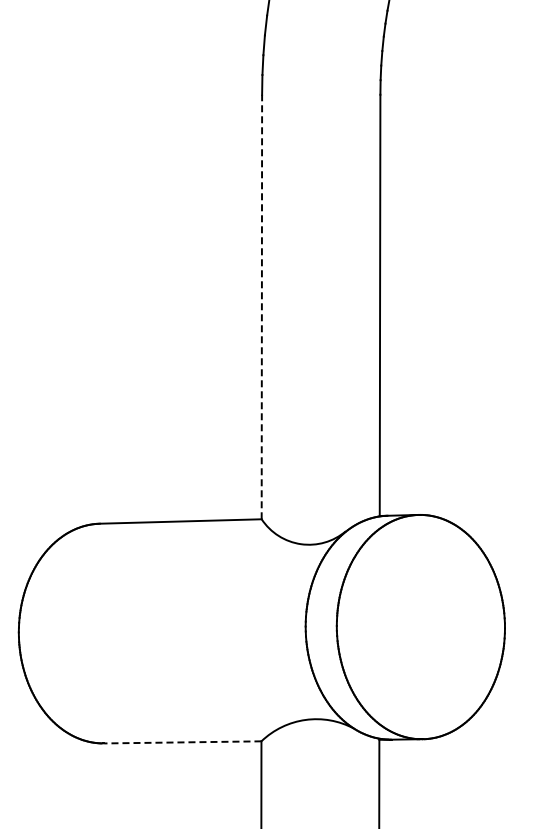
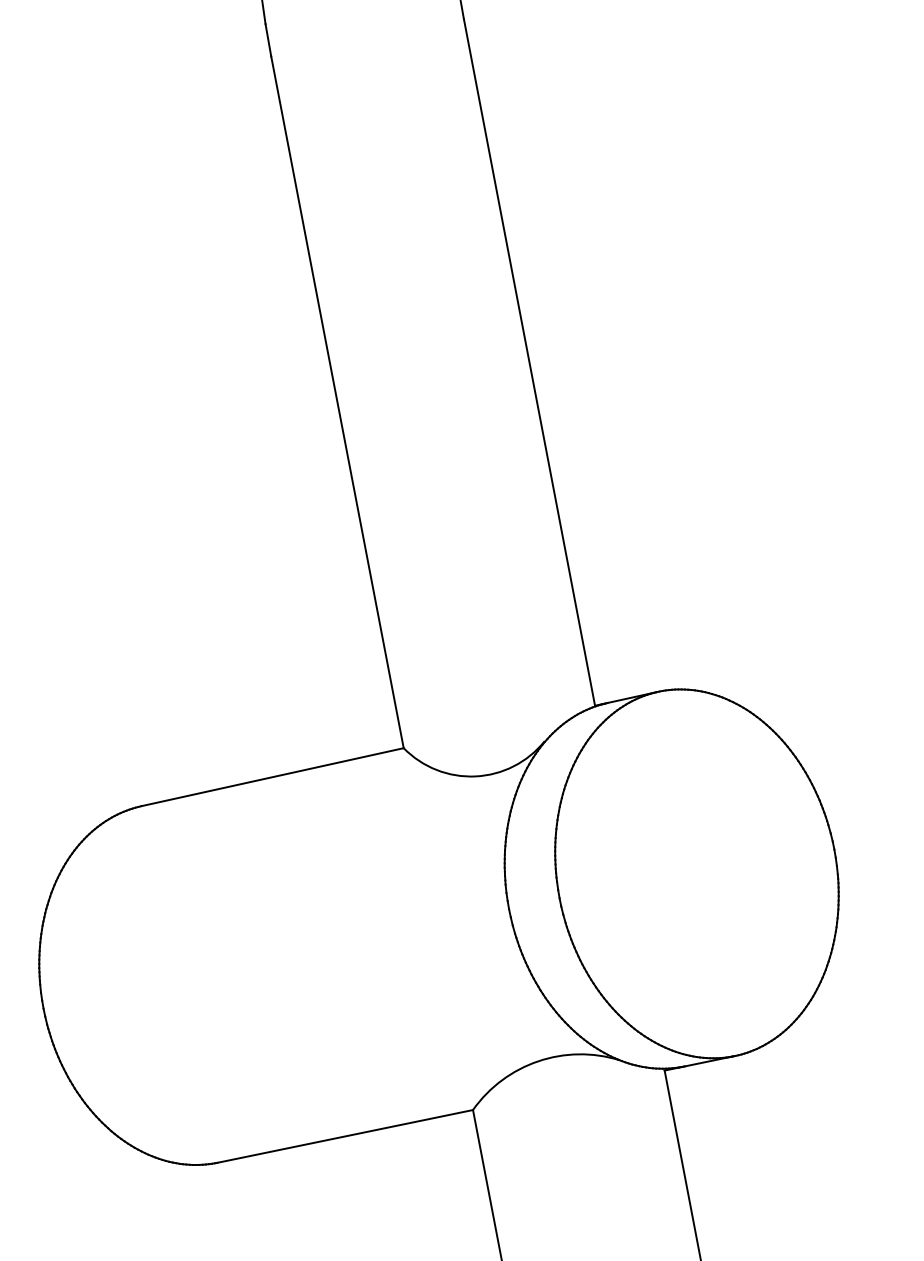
line: (261, 306) -> (336, 401), dashed -> solid
line: (182, 742) -> (344, 1136), dashed -> solid

